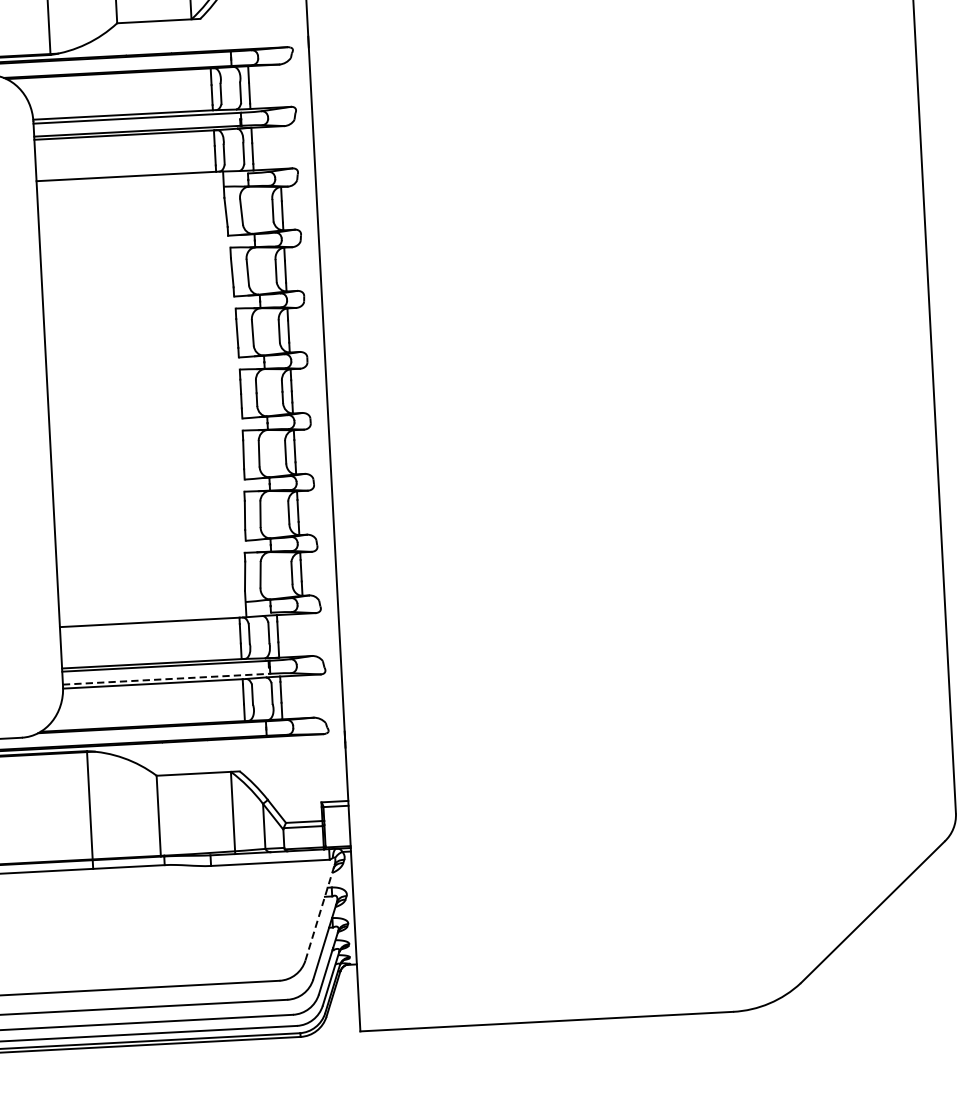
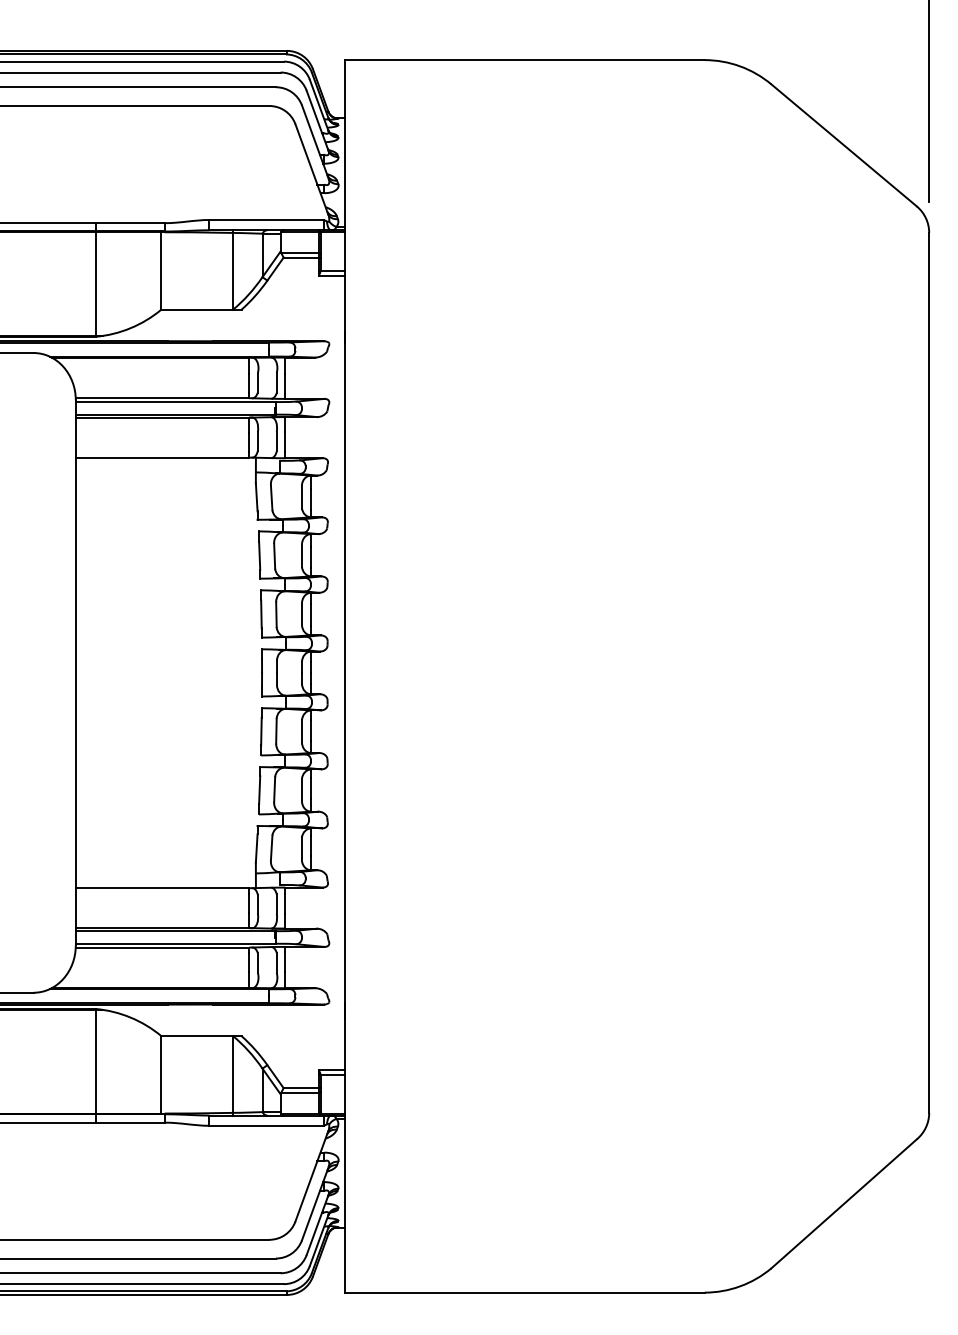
line: (167, 678) -> (176, 943), dashed -> solid
line: (319, 912) -> (311, 1176), dashed -> solid

